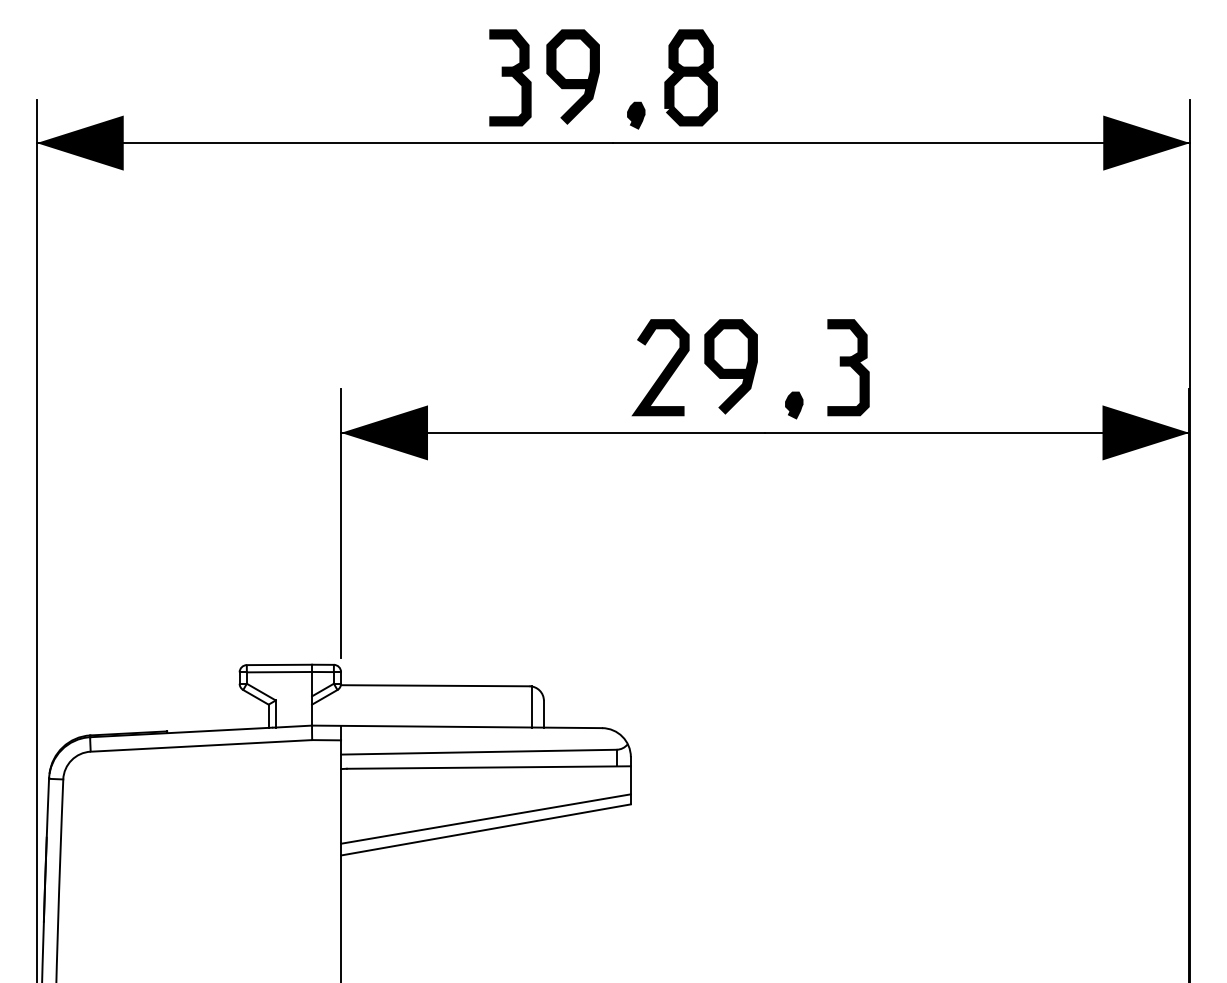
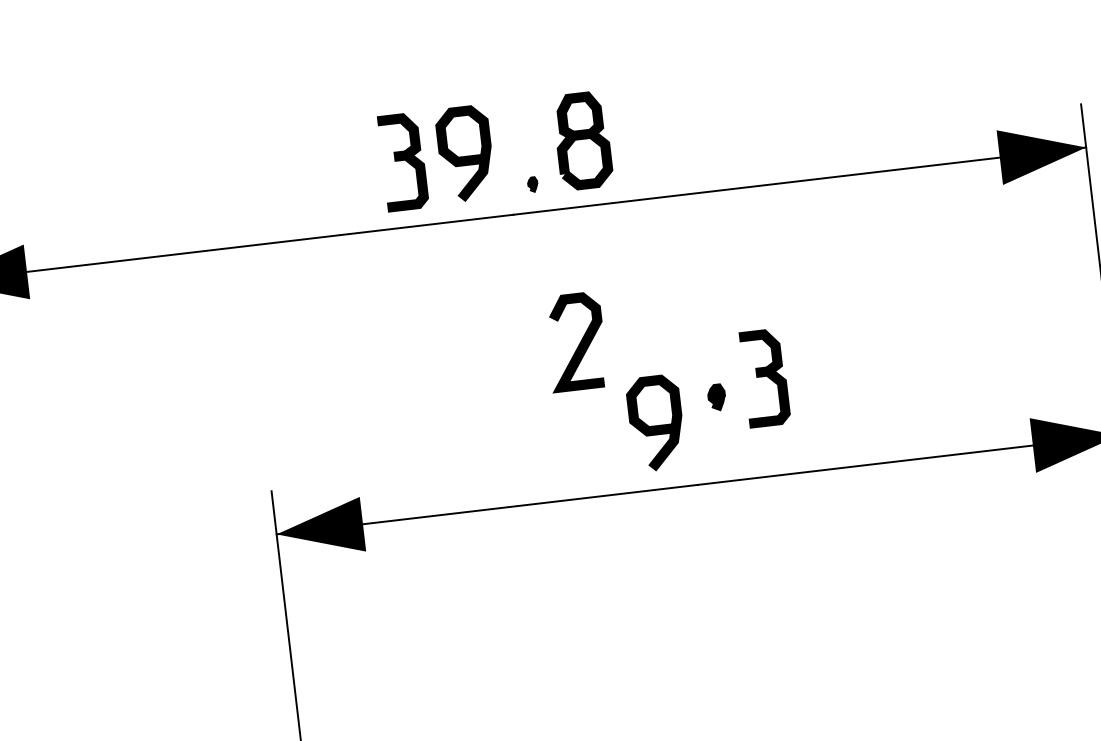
part: (636, 115) -> (533, 184), size x0.6
part: (848, 367) -> (765, 377), moved
curve: (664, 368) -> (579, 342), moved
part: (794, 405) -> (717, 397), moved

